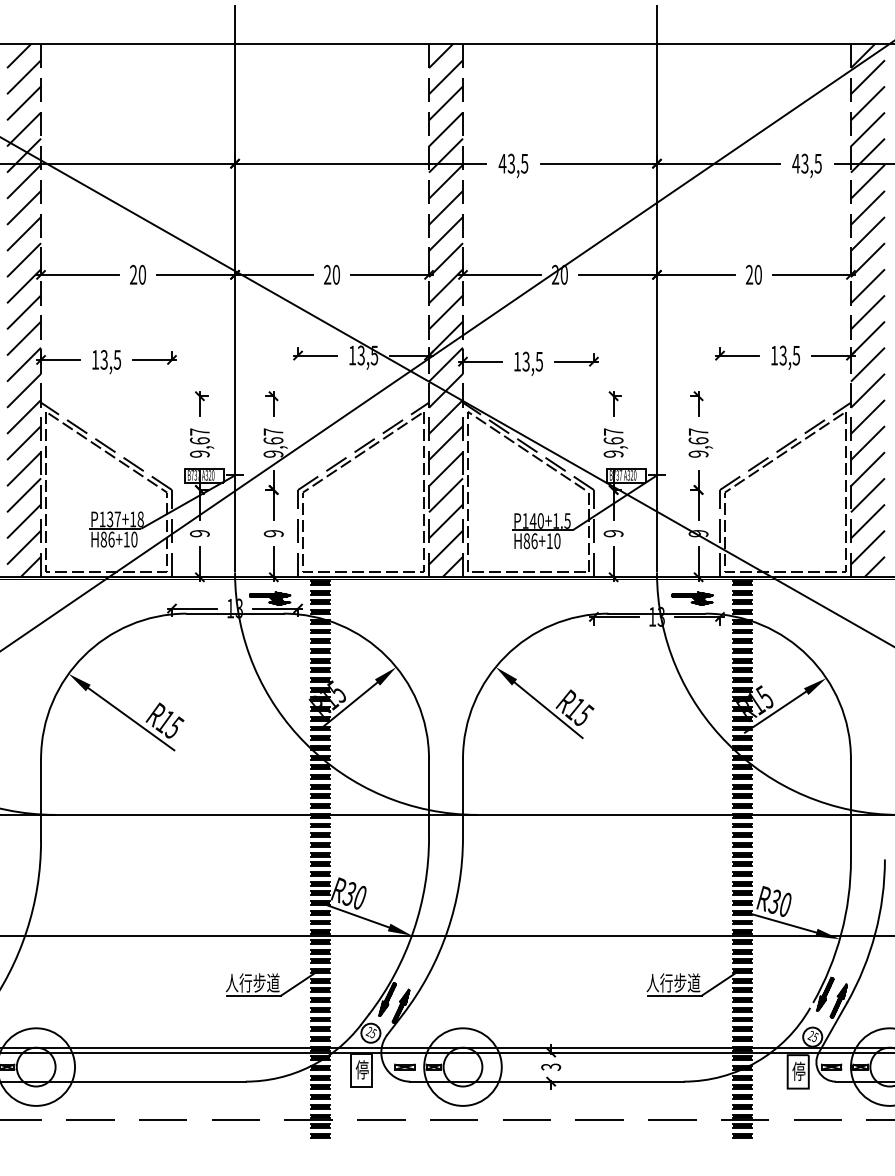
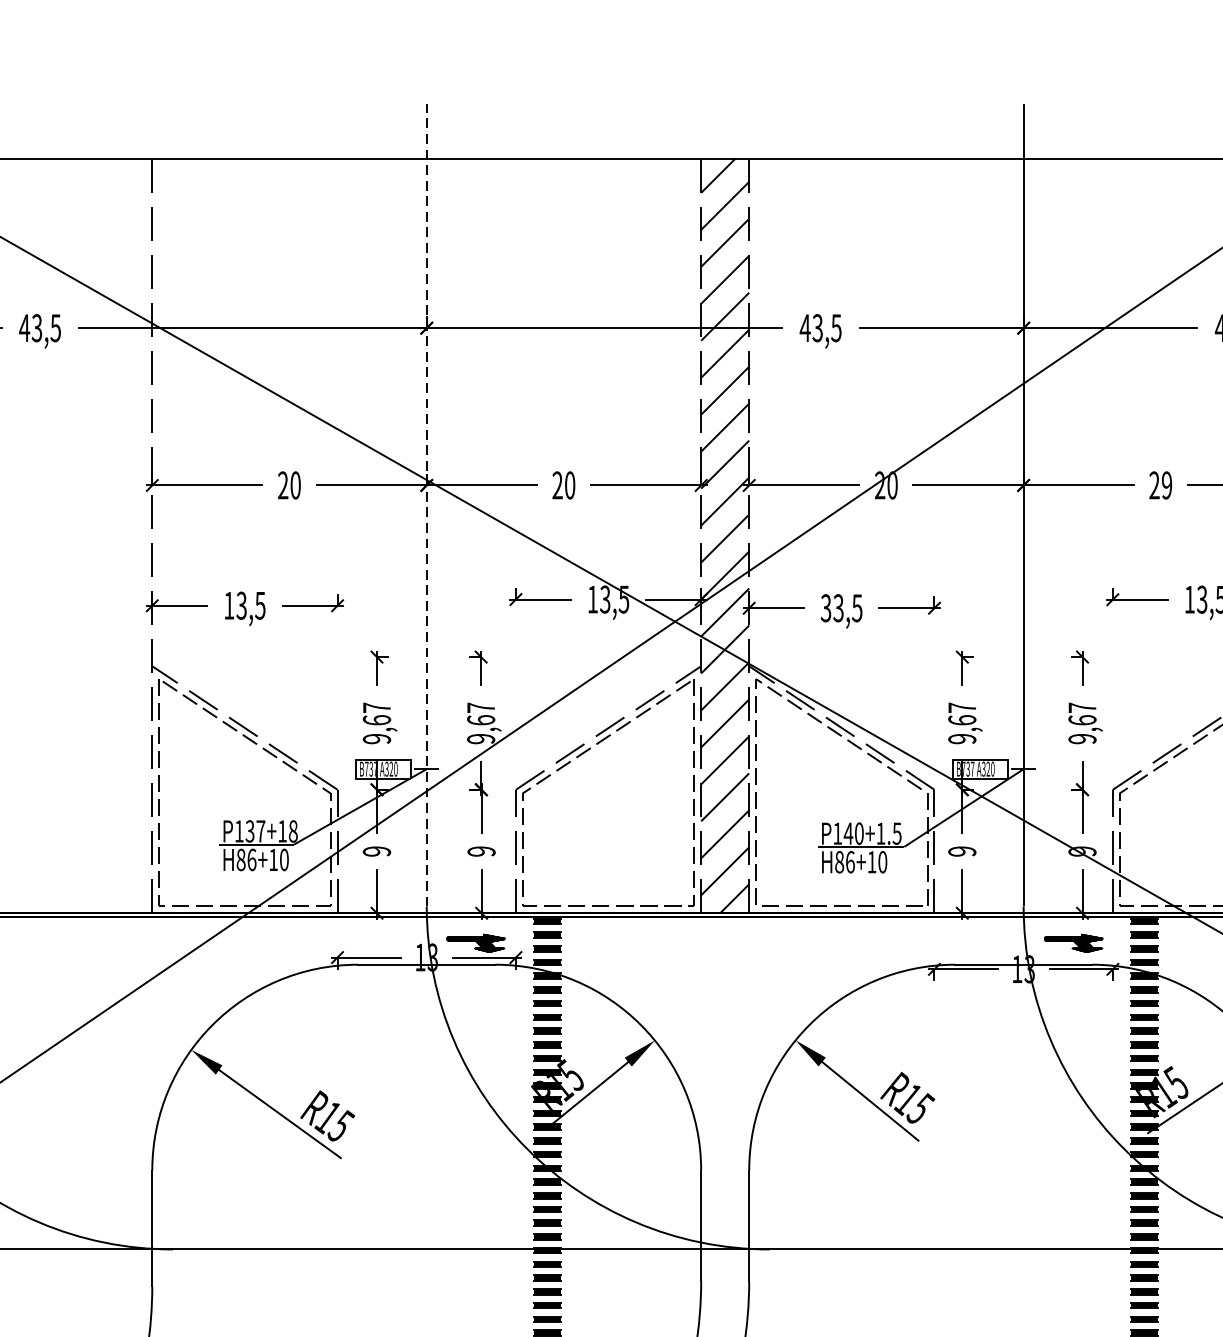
text: (757, 274) -> (1165, 484), 20 -> 29
line: (235, 288) -> (427, 504), solid -> dashed
hatch: (24, 310) -> (128, 535), removed
text: (516, 361) -> (824, 607), 13,5 -> 33,5

